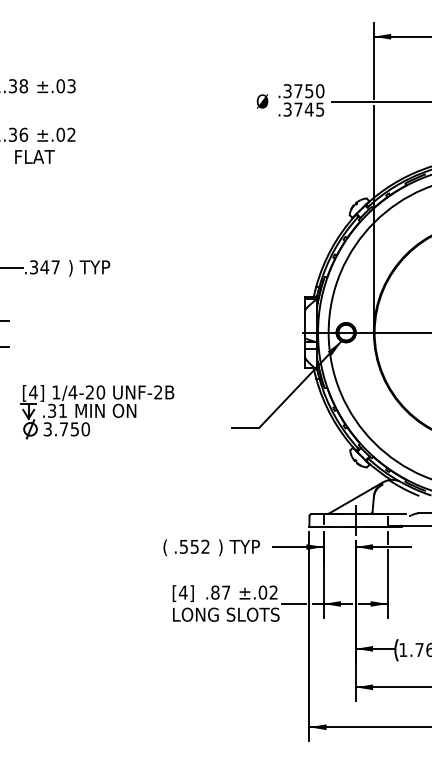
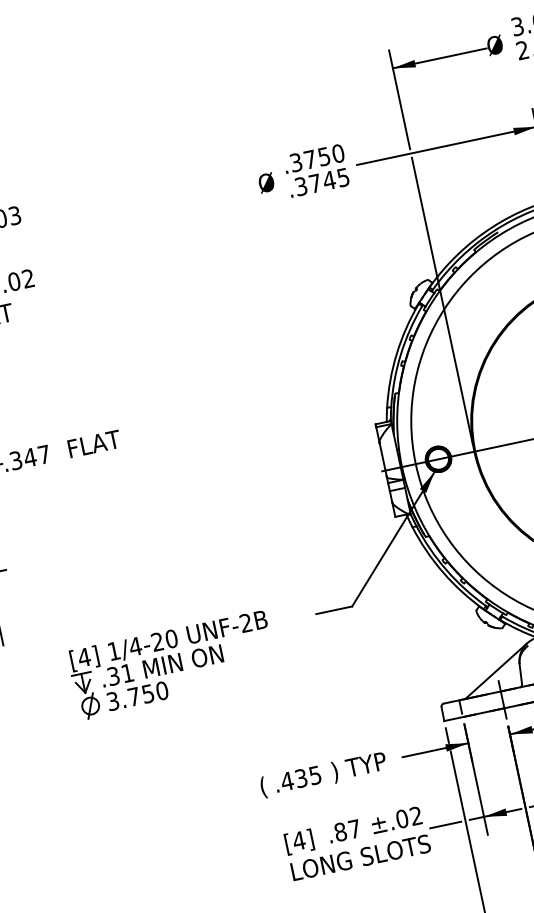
text: (91, 267) -> (90, 445), ) TYP -> FLAT
part: (97, 412) -> (172, 665), moved
text: (194, 546) -> (300, 778), .552 -> .435

